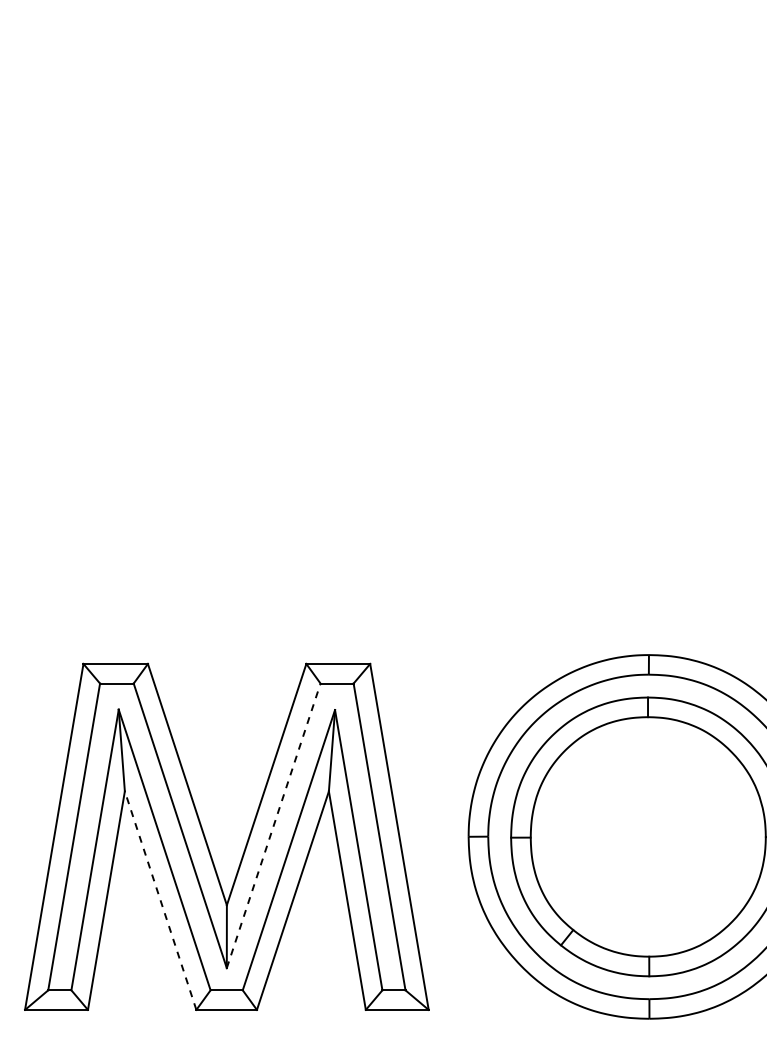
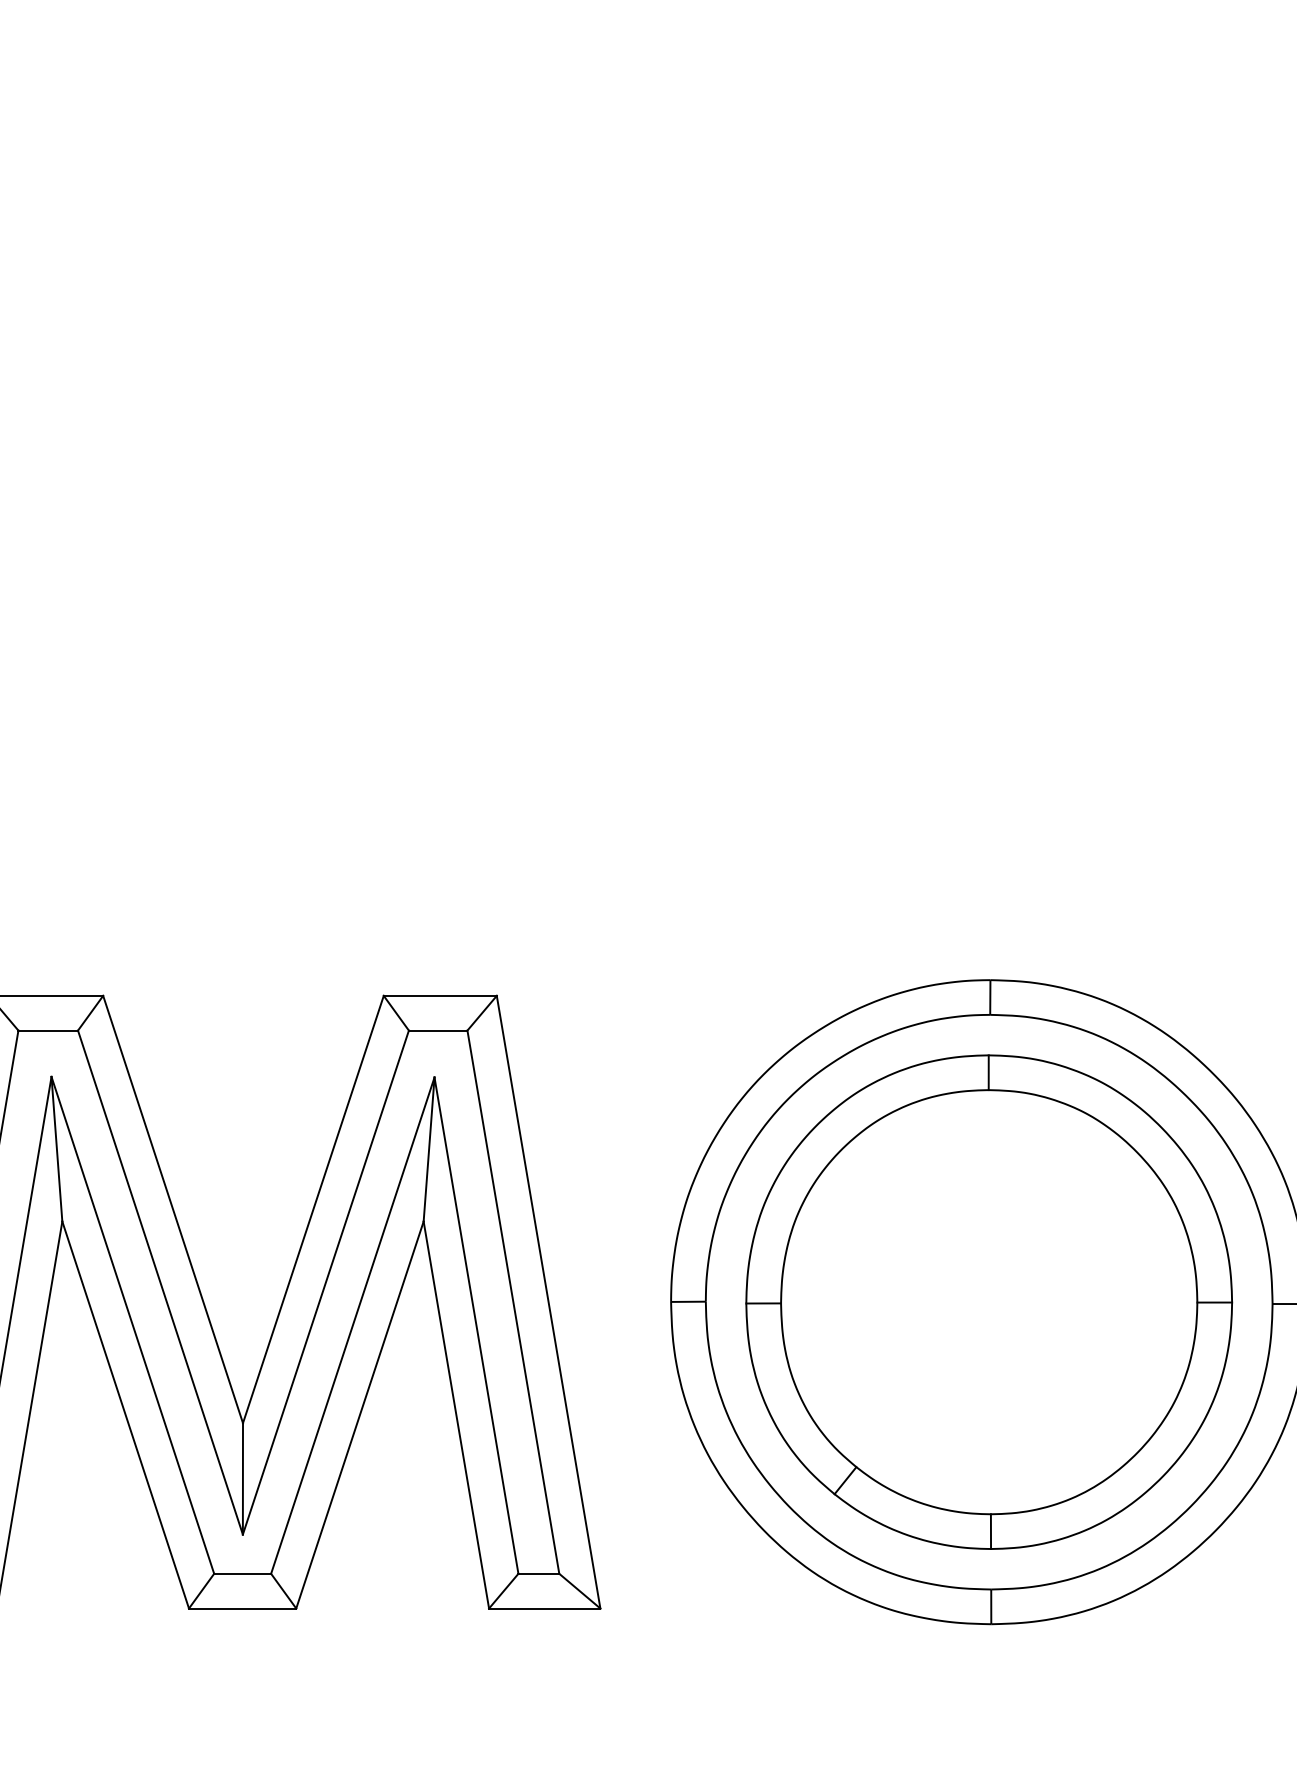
line: (273, 825) -> (325, 1281), dashed -> solid
line: (160, 900) -> (125, 1414), dashed -> solid

